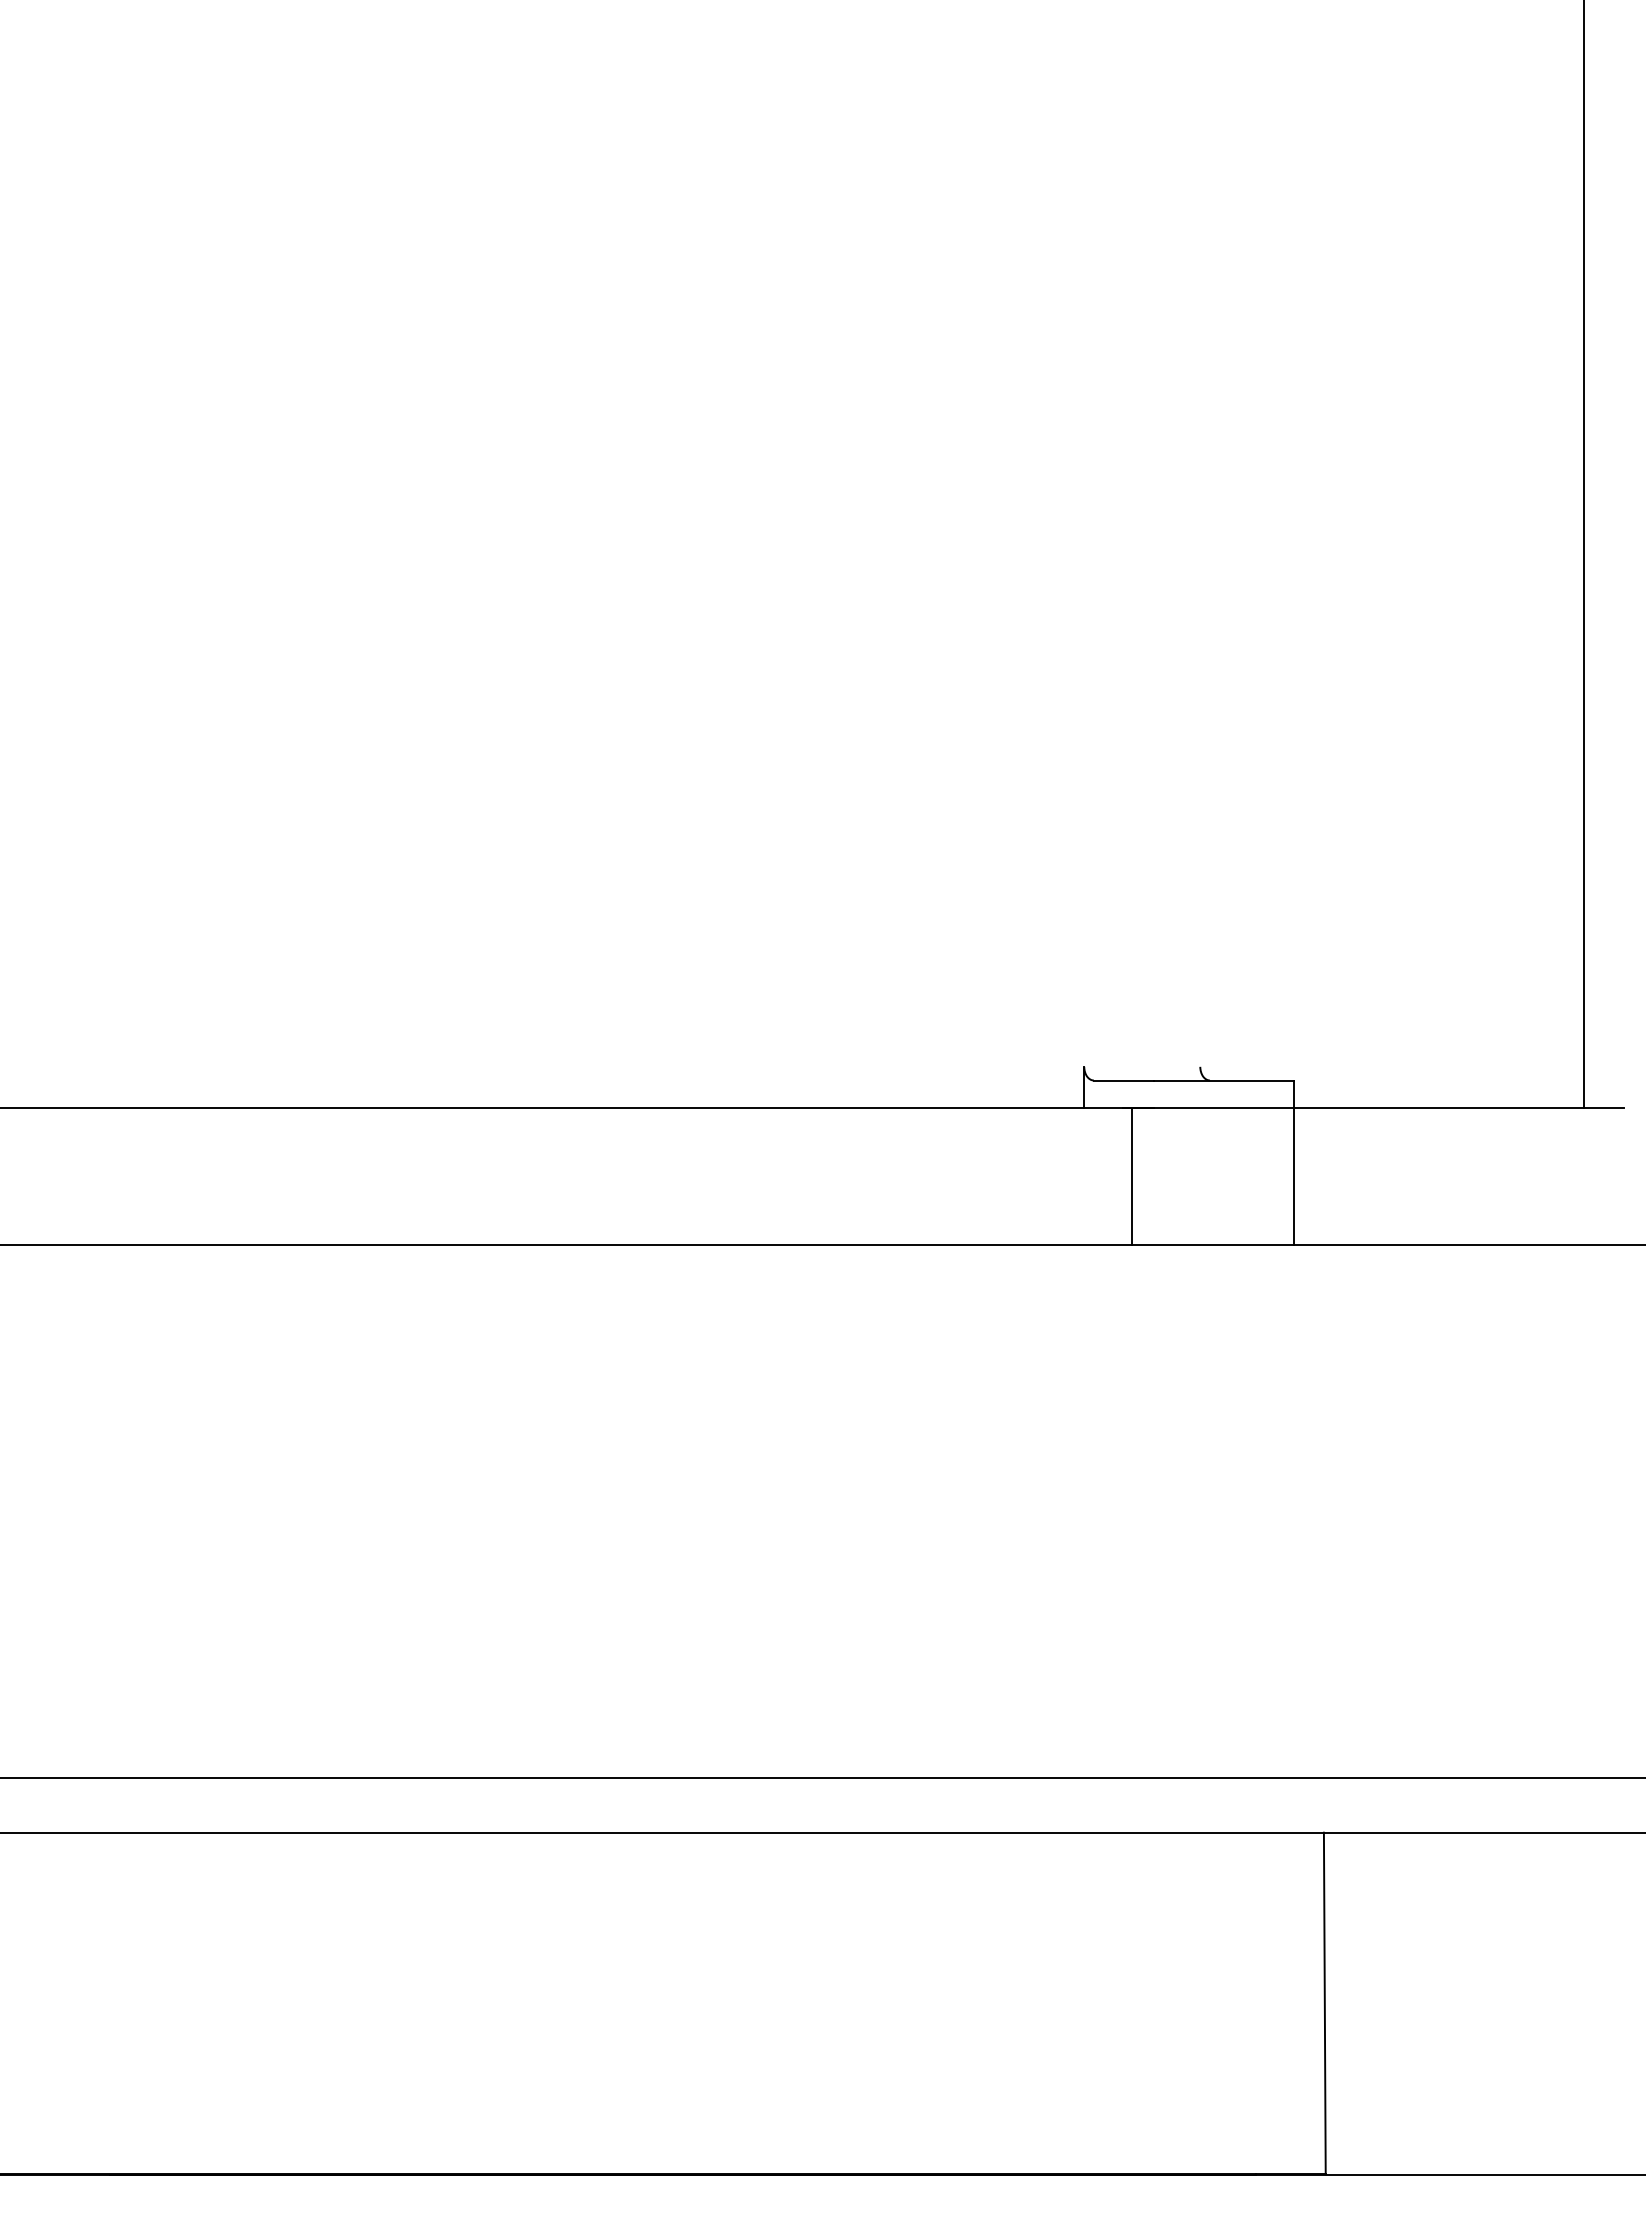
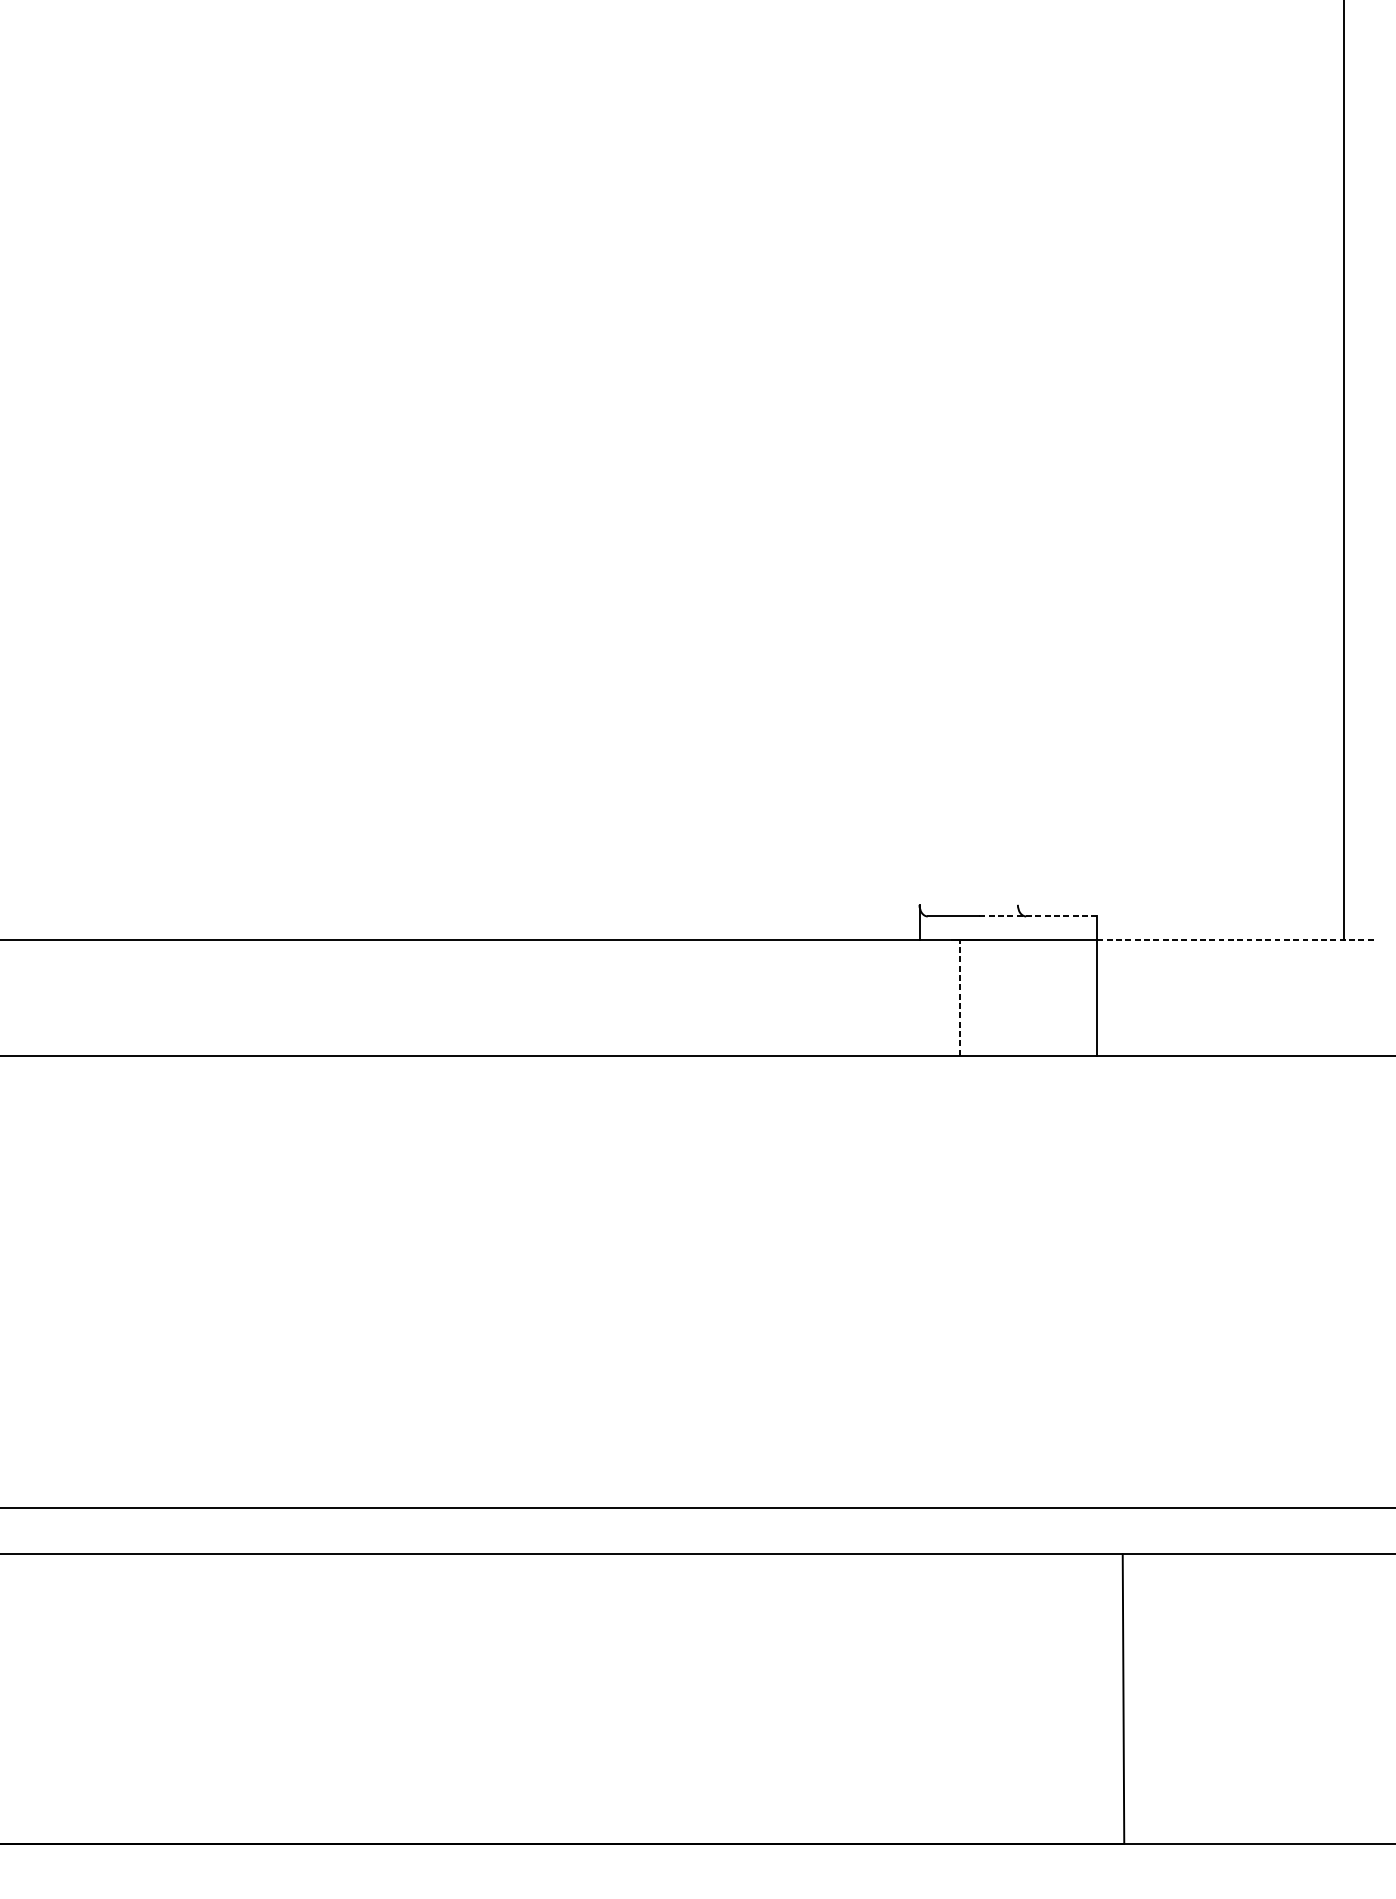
line: (1223, 1080) -> (1037, 916), solid -> dashed
line: (1458, 1107) -> (1236, 939), solid -> dashed
line: (1131, 1175) -> (959, 996), solid -> dashed

